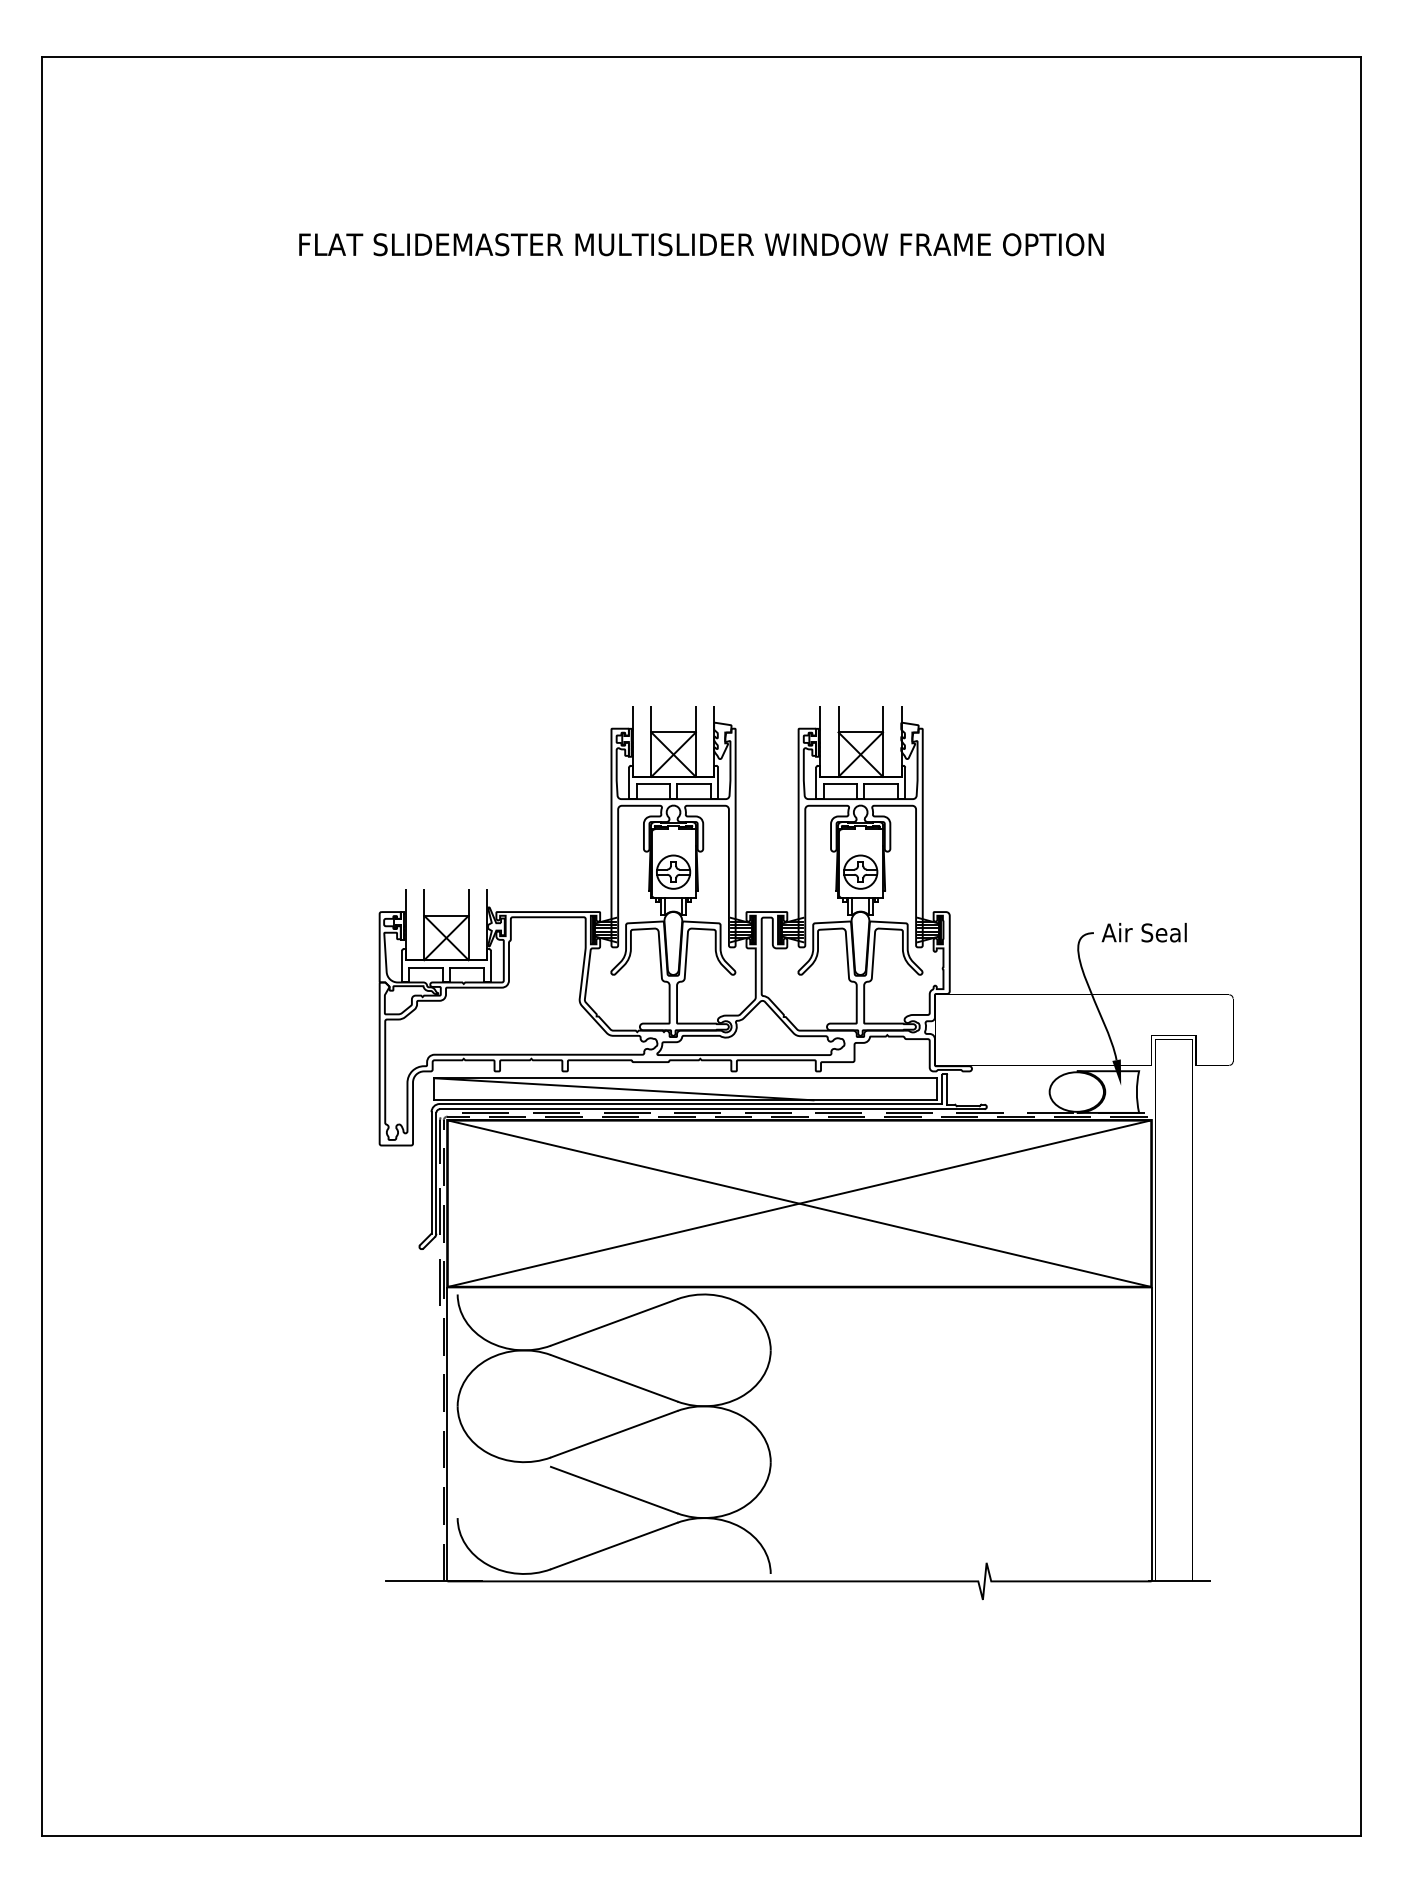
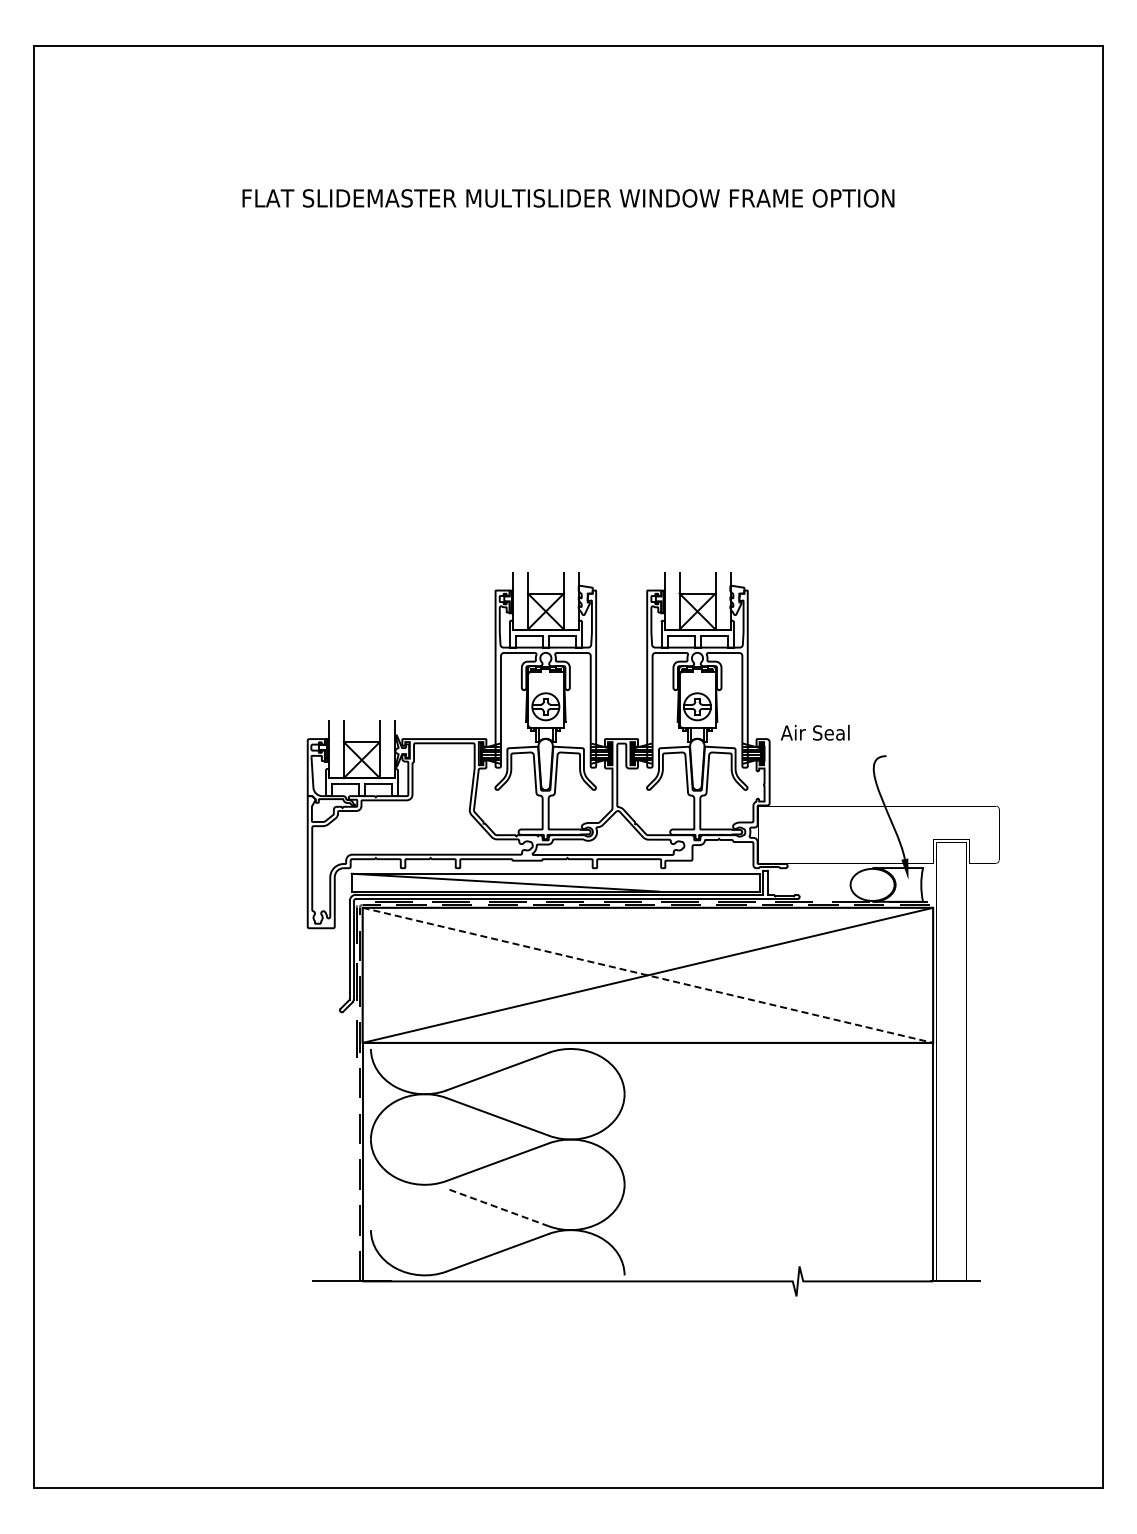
text: (1143, 932) -> (814, 732), moved
line: (800, 1203) -> (648, 975), solid -> dashed
line: (613, 1490) -> (497, 1207), solid -> dashed

